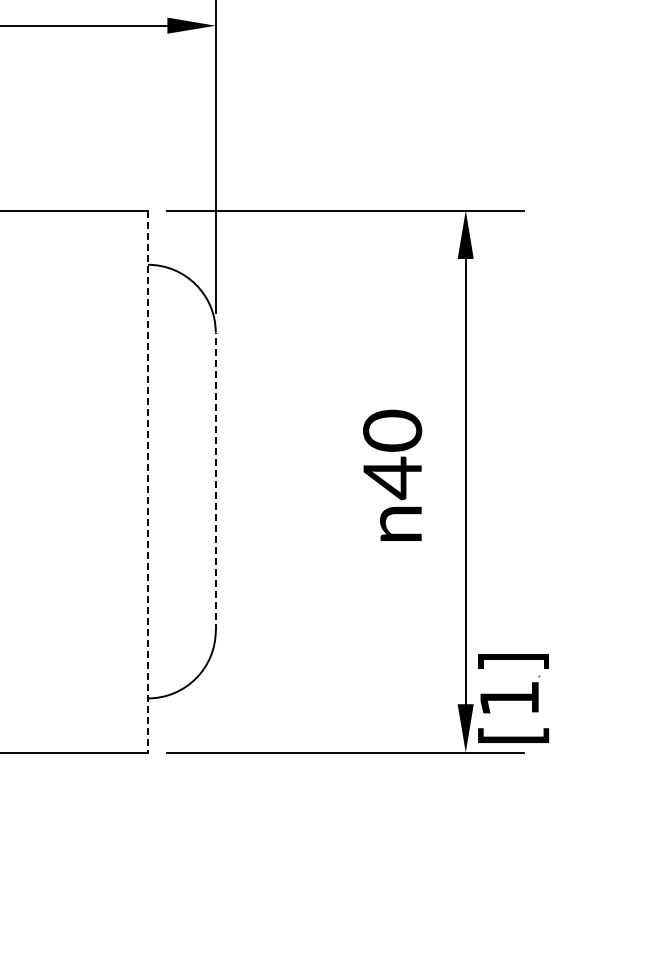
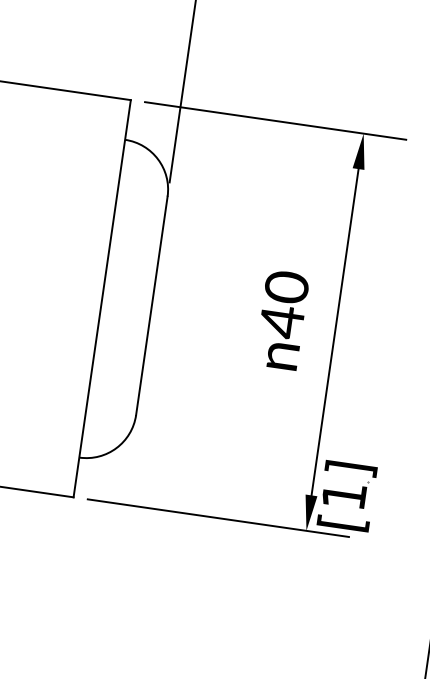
line: (215, 481) -> (151, 305), dashed -> solid
line: (148, 482) -> (102, 299), dashed -> solid

